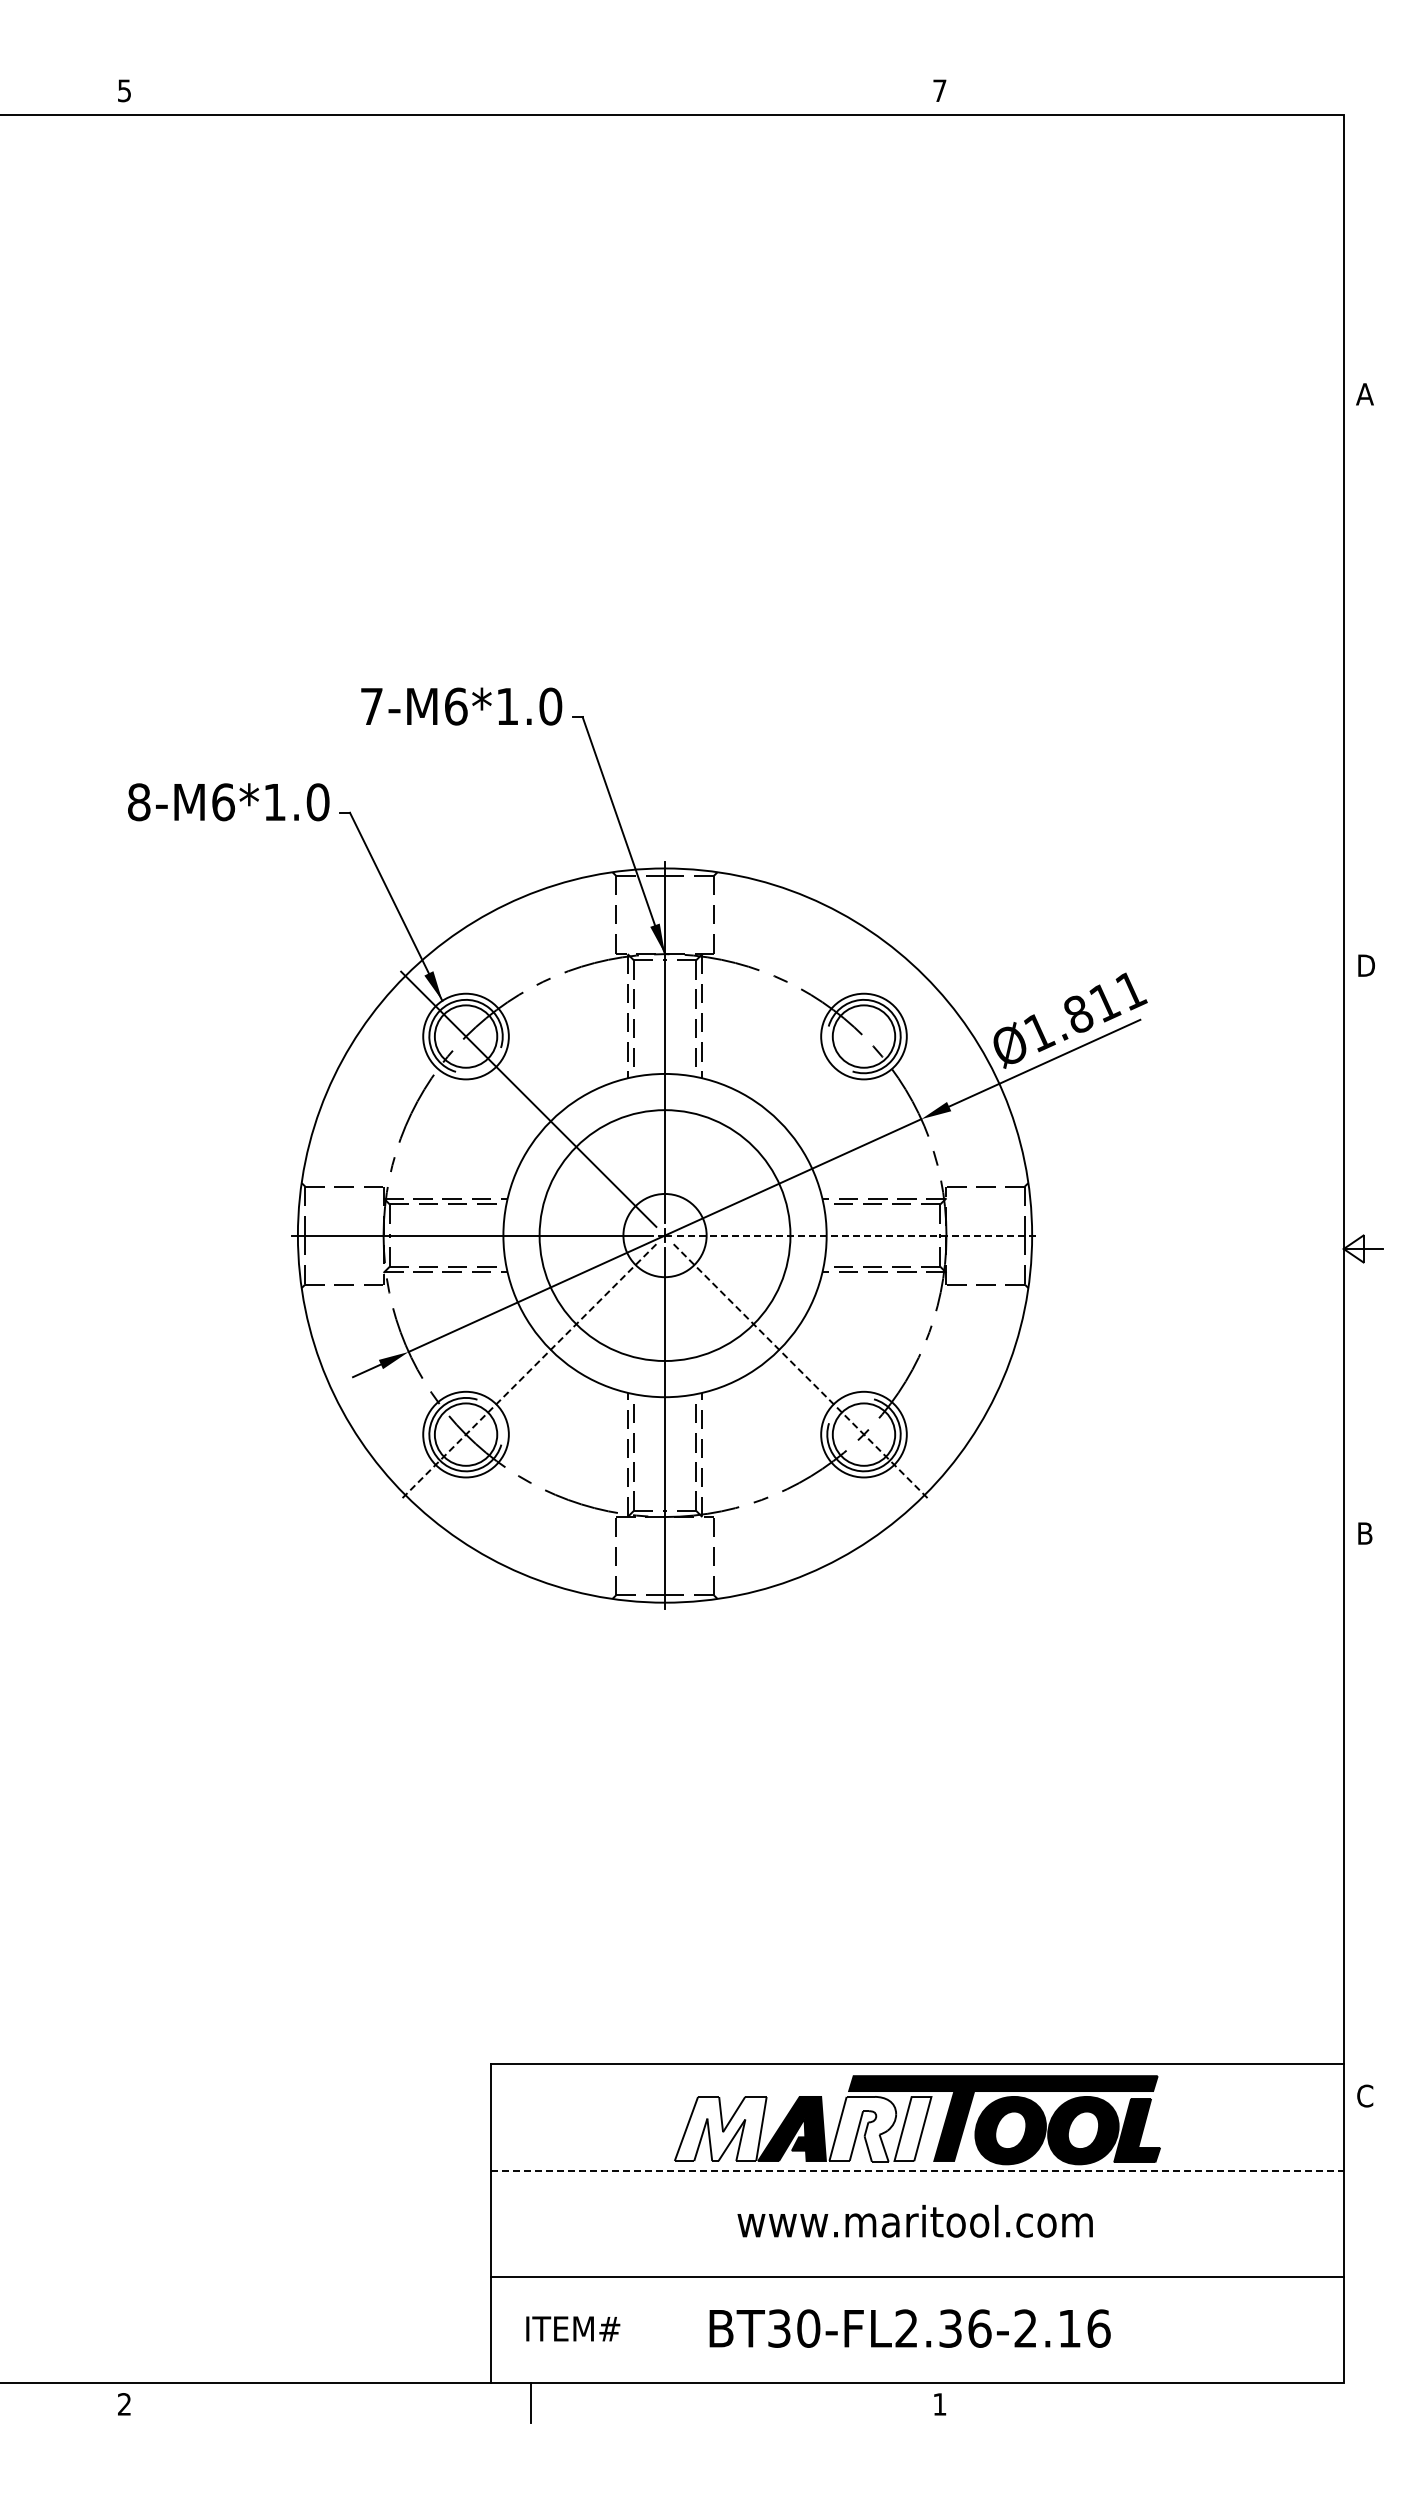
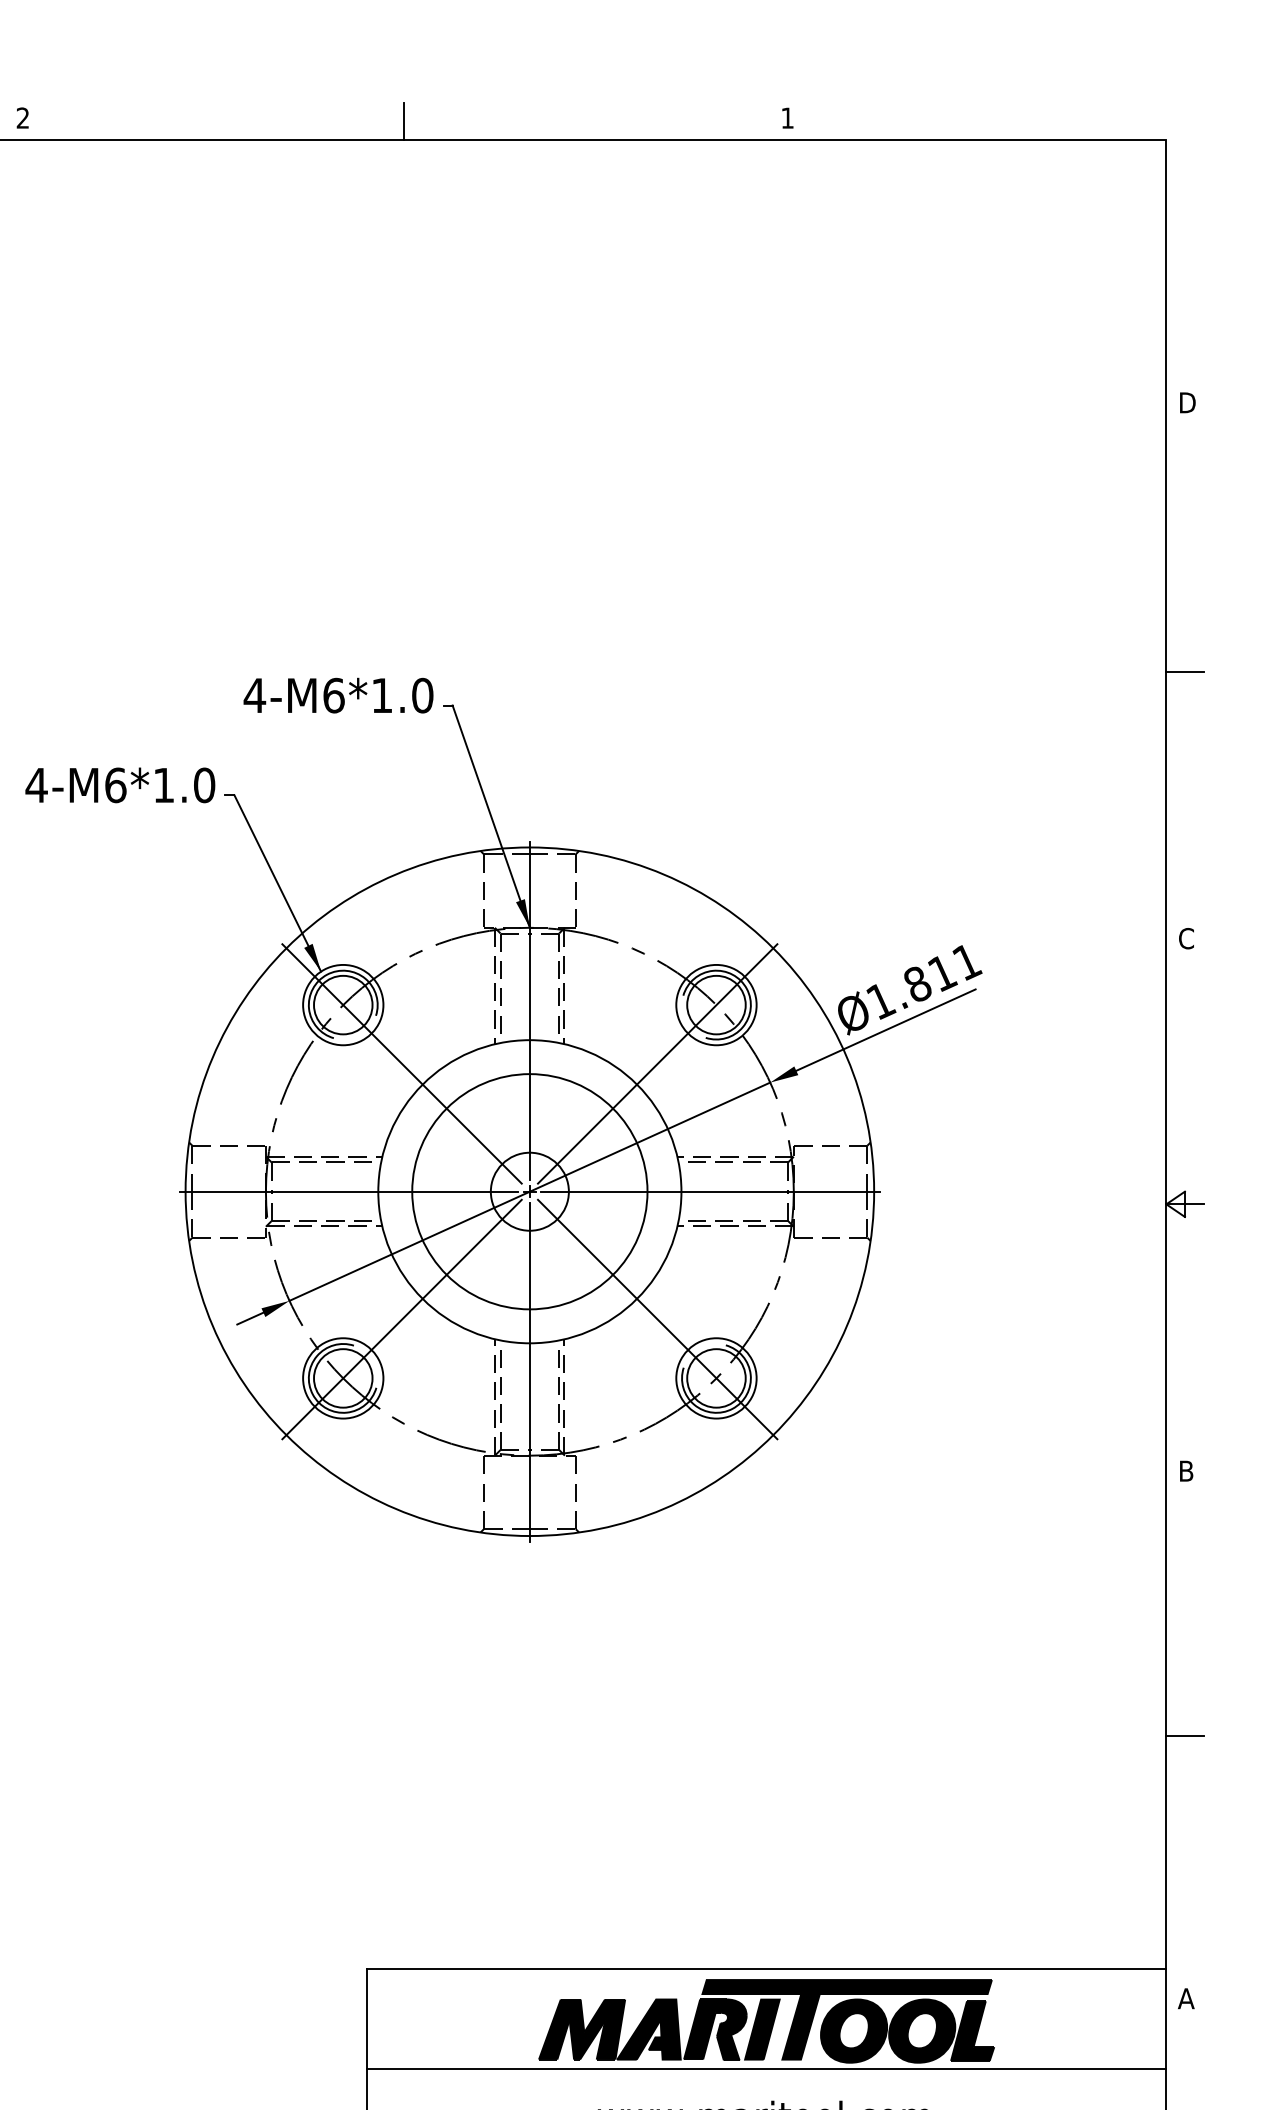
text: (124, 90) -> (22, 117), 5 -> 2
text: (939, 90) -> (787, 117), 7 -> 1
line: (530, 94) -> (403, 121), added
text: (1365, 394) -> (1186, 402), A -> D
line: (1363, 681) -> (1184, 672), added
text: (371, 706) -> (254, 695), 7-M6*1.0 -> 4-M6*1.0
text: (139, 802) -> (37, 785), 8-M6*1.0 -> 4-M6*1.0
text: (1365, 965) -> (1186, 938), D -> C
line: (800, 1098) -> (656, 1063), added
line: (858, 1235) -> (711, 1191), dashed -> solid
line: (528, 1372) -> (401, 1320), dashed -> solid
line: (801, 1372) -> (657, 1320), dashed -> solid
line: (1363, 1816) -> (1184, 1736), added
text: (1364, 2095) -> (1185, 1998), C -> A
fill: (862, 2128) -> (715, 2029), added
fill: (720, 2129) -> (581, 2030), added
fill: (912, 2129) -> (761, 2030), added
line: (918, 2170) -> (767, 2068), dashed -> solid

